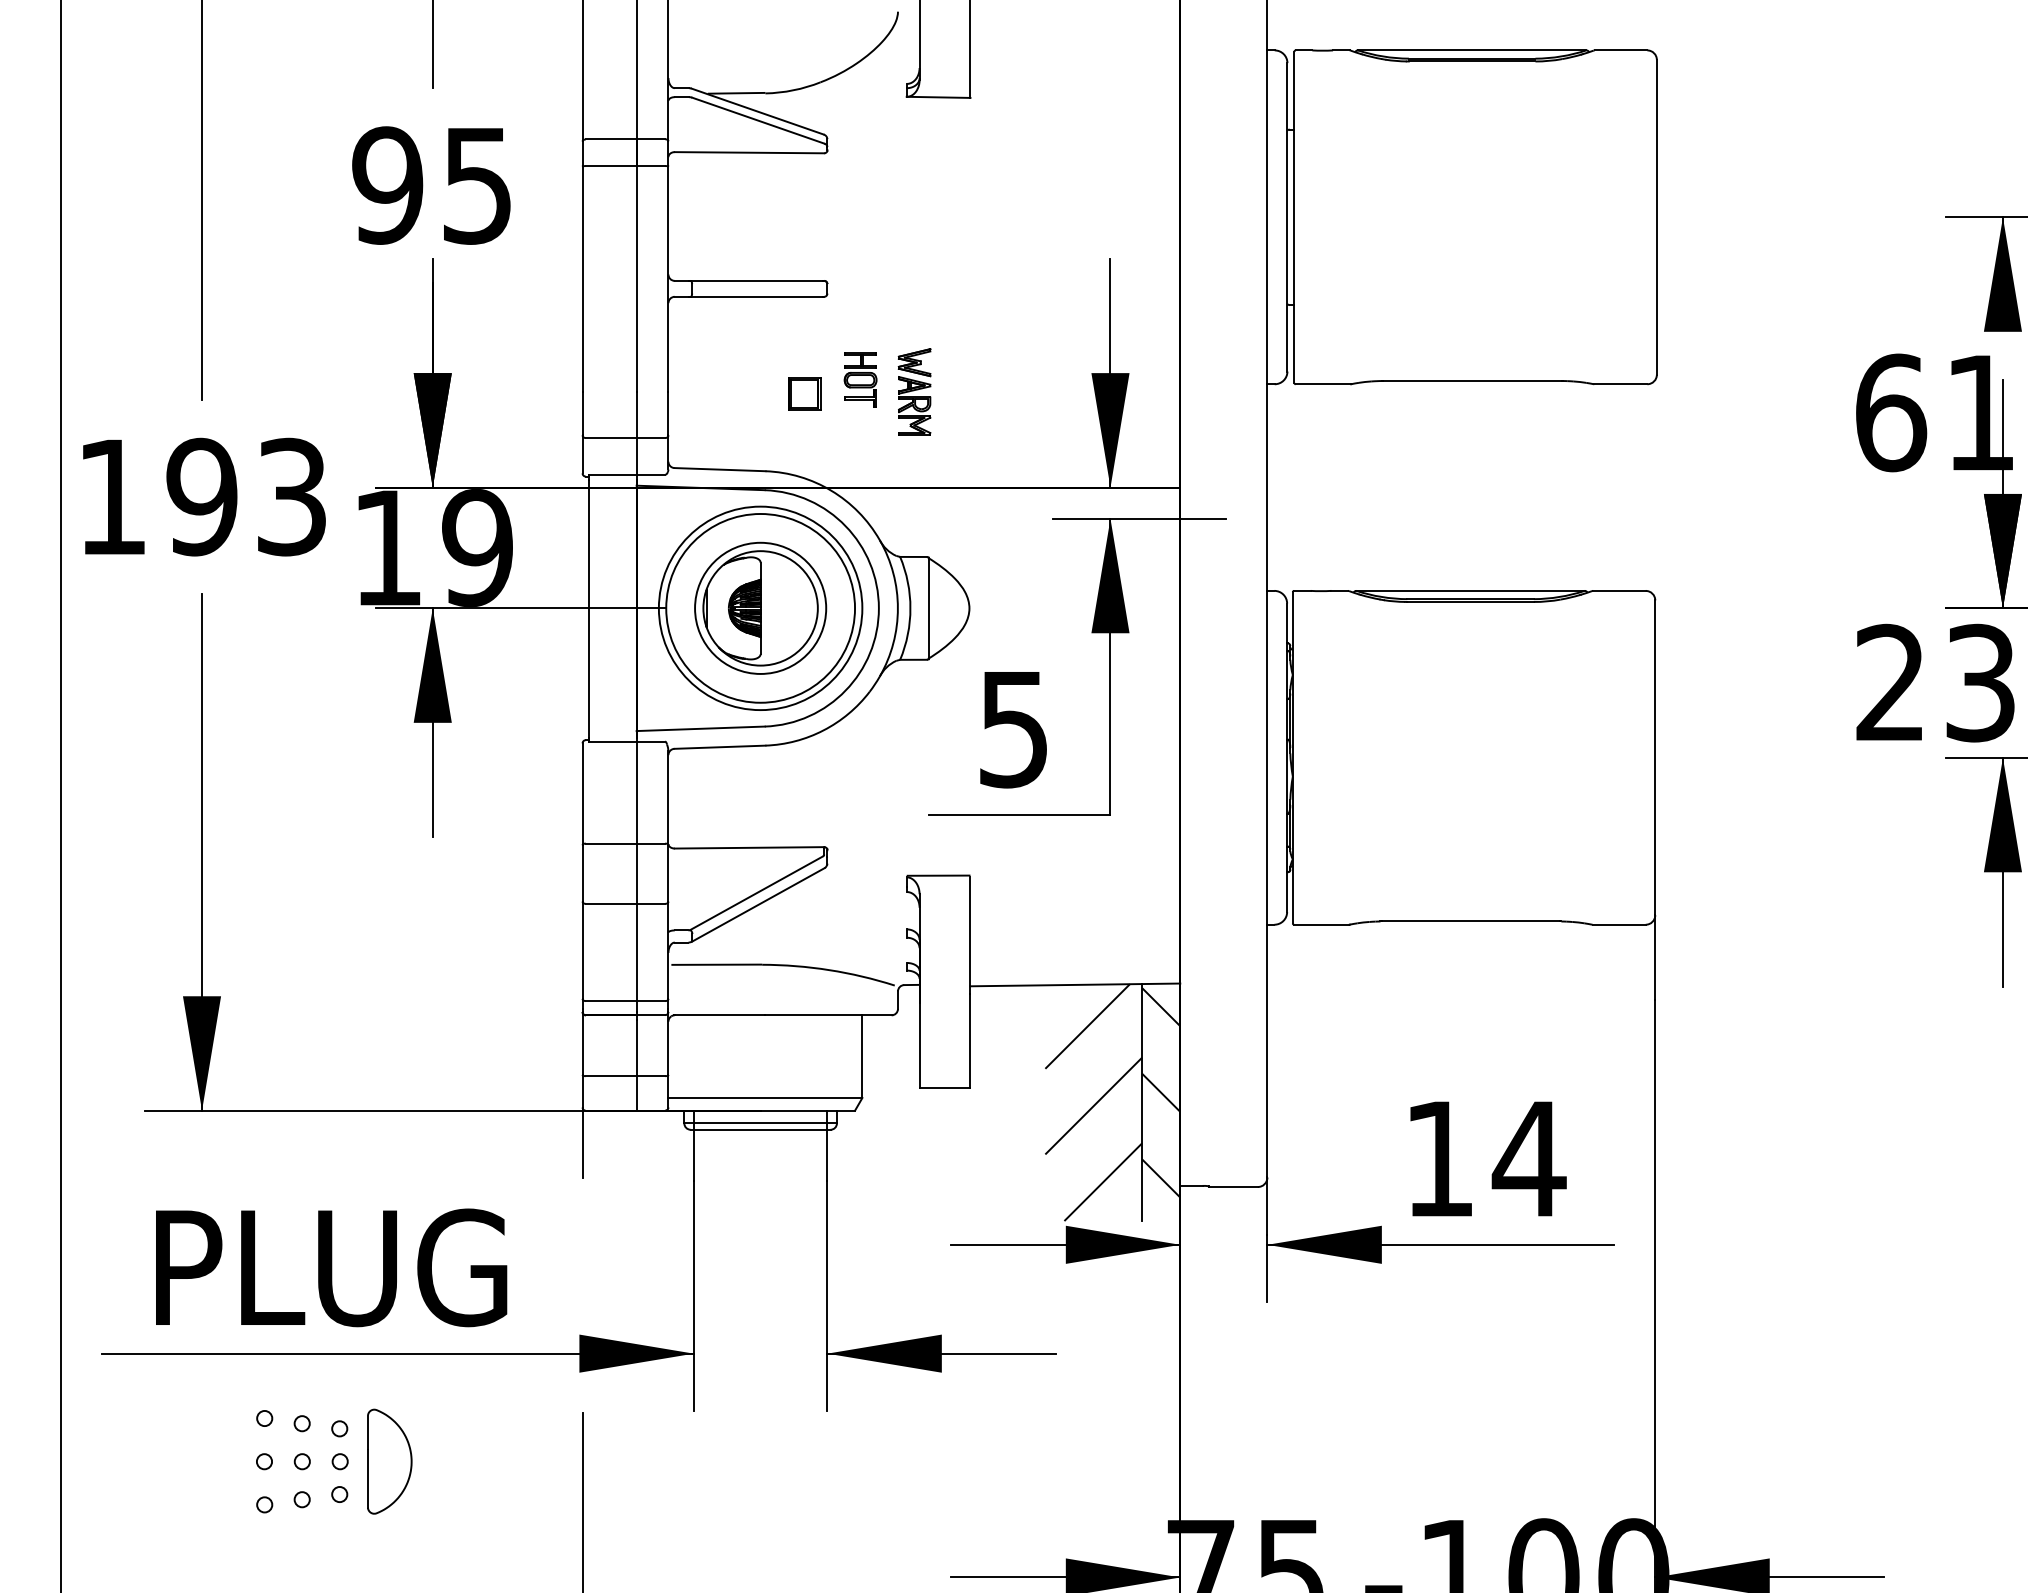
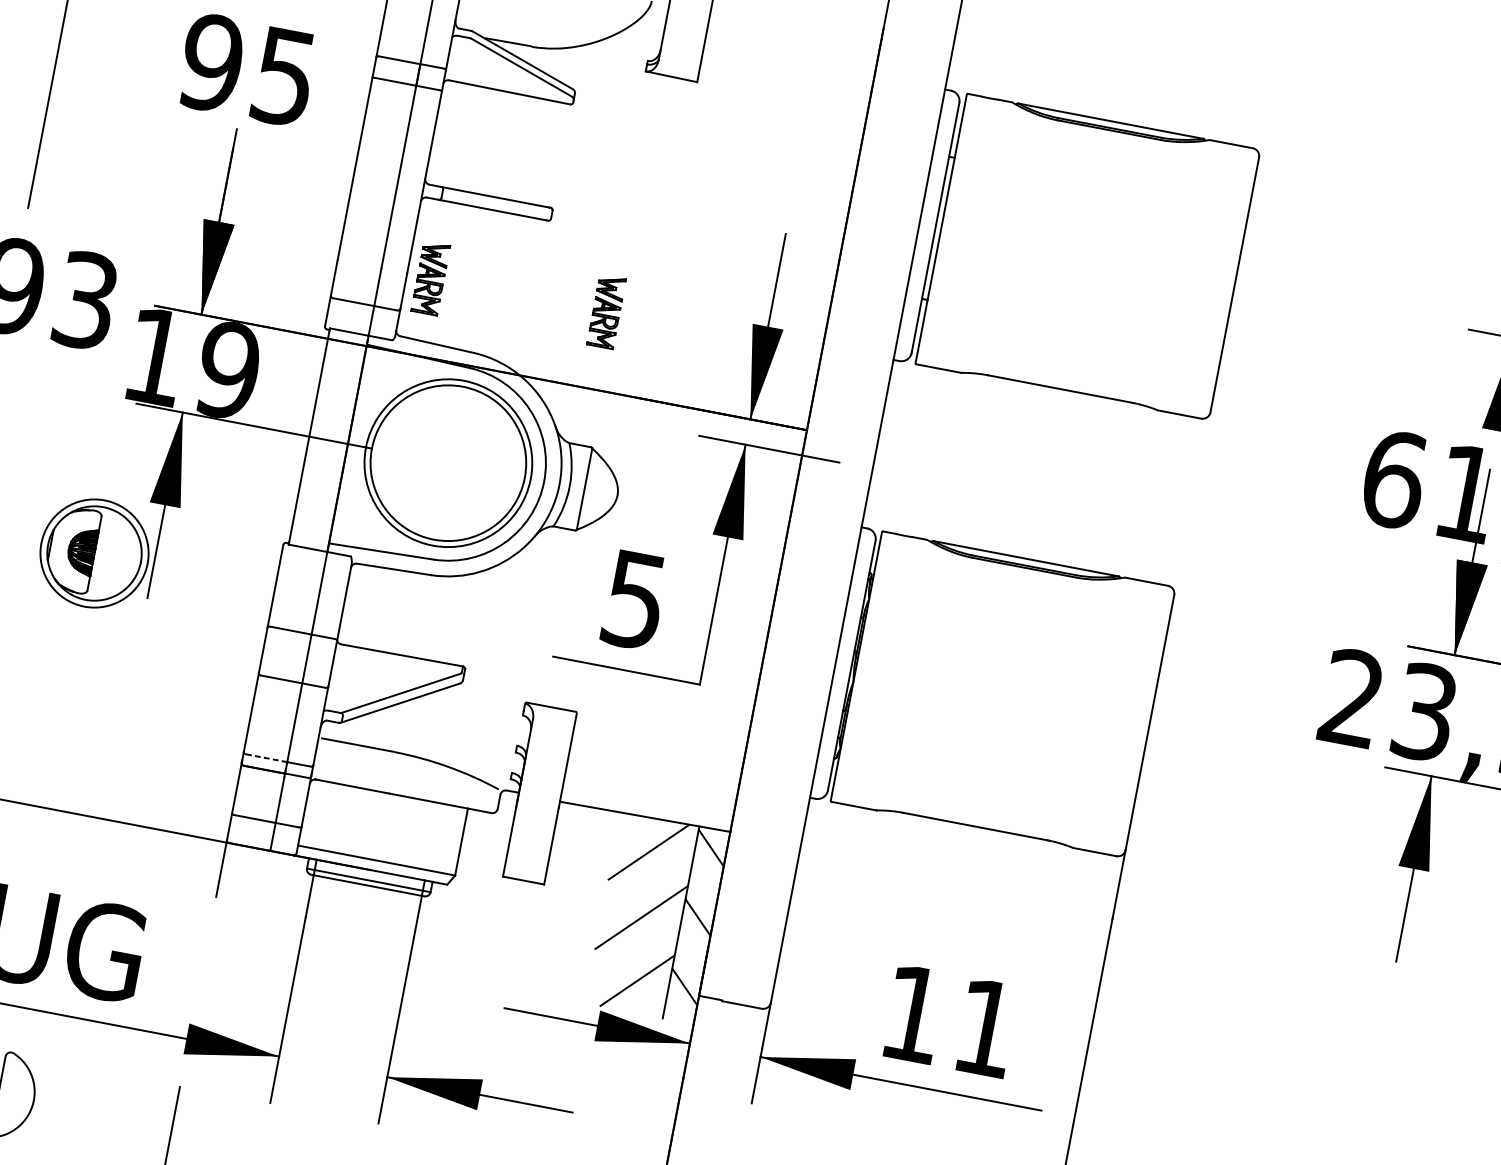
part: (860, 379) -> (564, 293), removed
part: (697, 391) -> (430, 277), added
part: (804, 393) -> (517, 295), removed
part: (760, 607) -> (94, 552), moved
line: (611, 1001) -> (266, 758), solid -> dashed
text: (1528, 1158) -> (985, 1027), 14 -> 11

